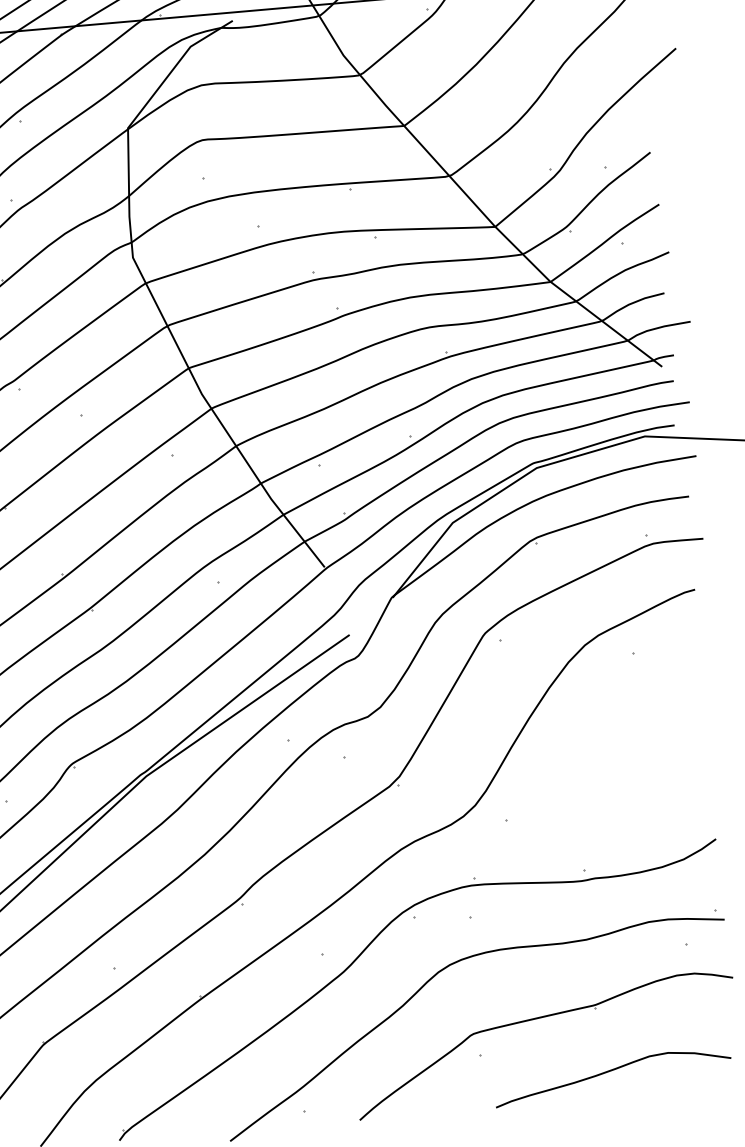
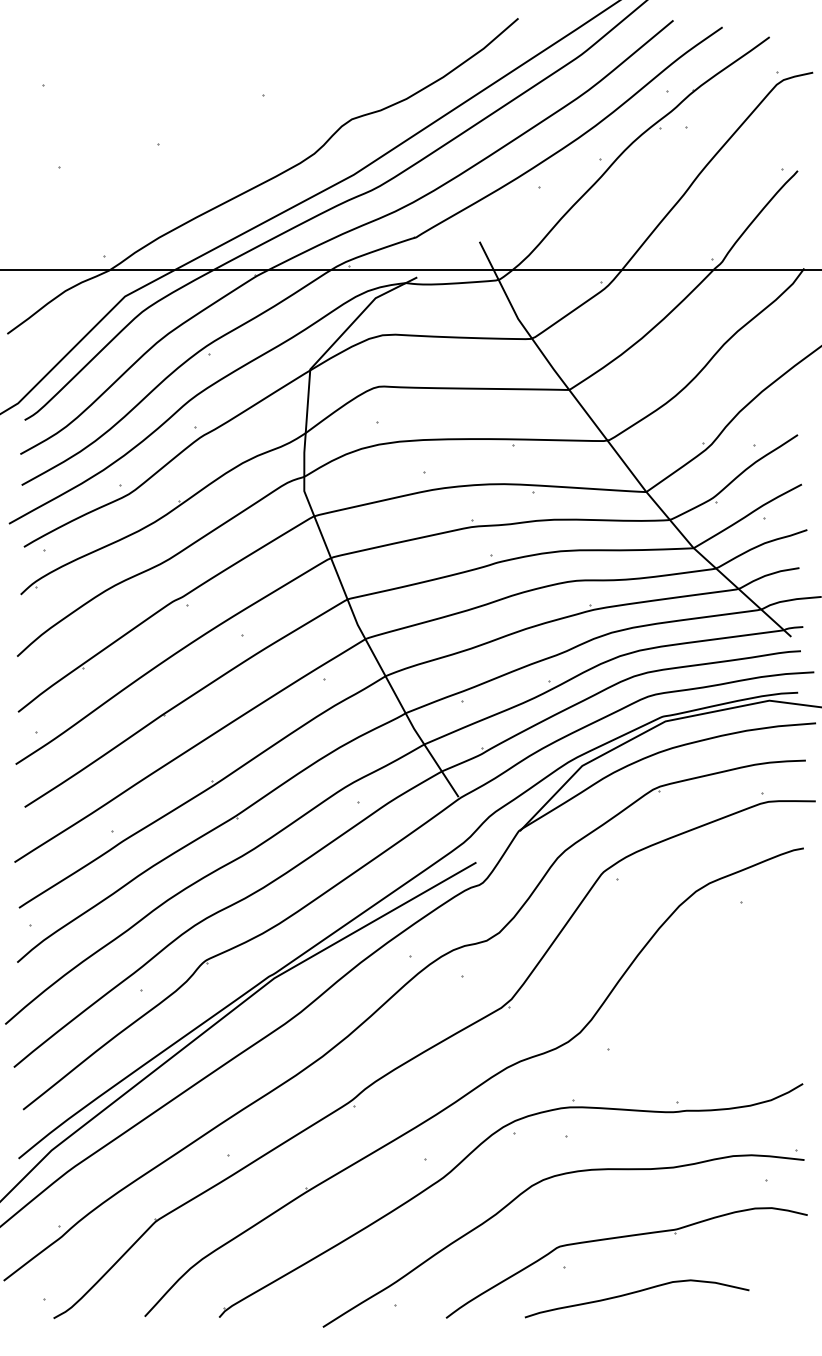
curve: (610, 1071) -> (635, 1293), moved

